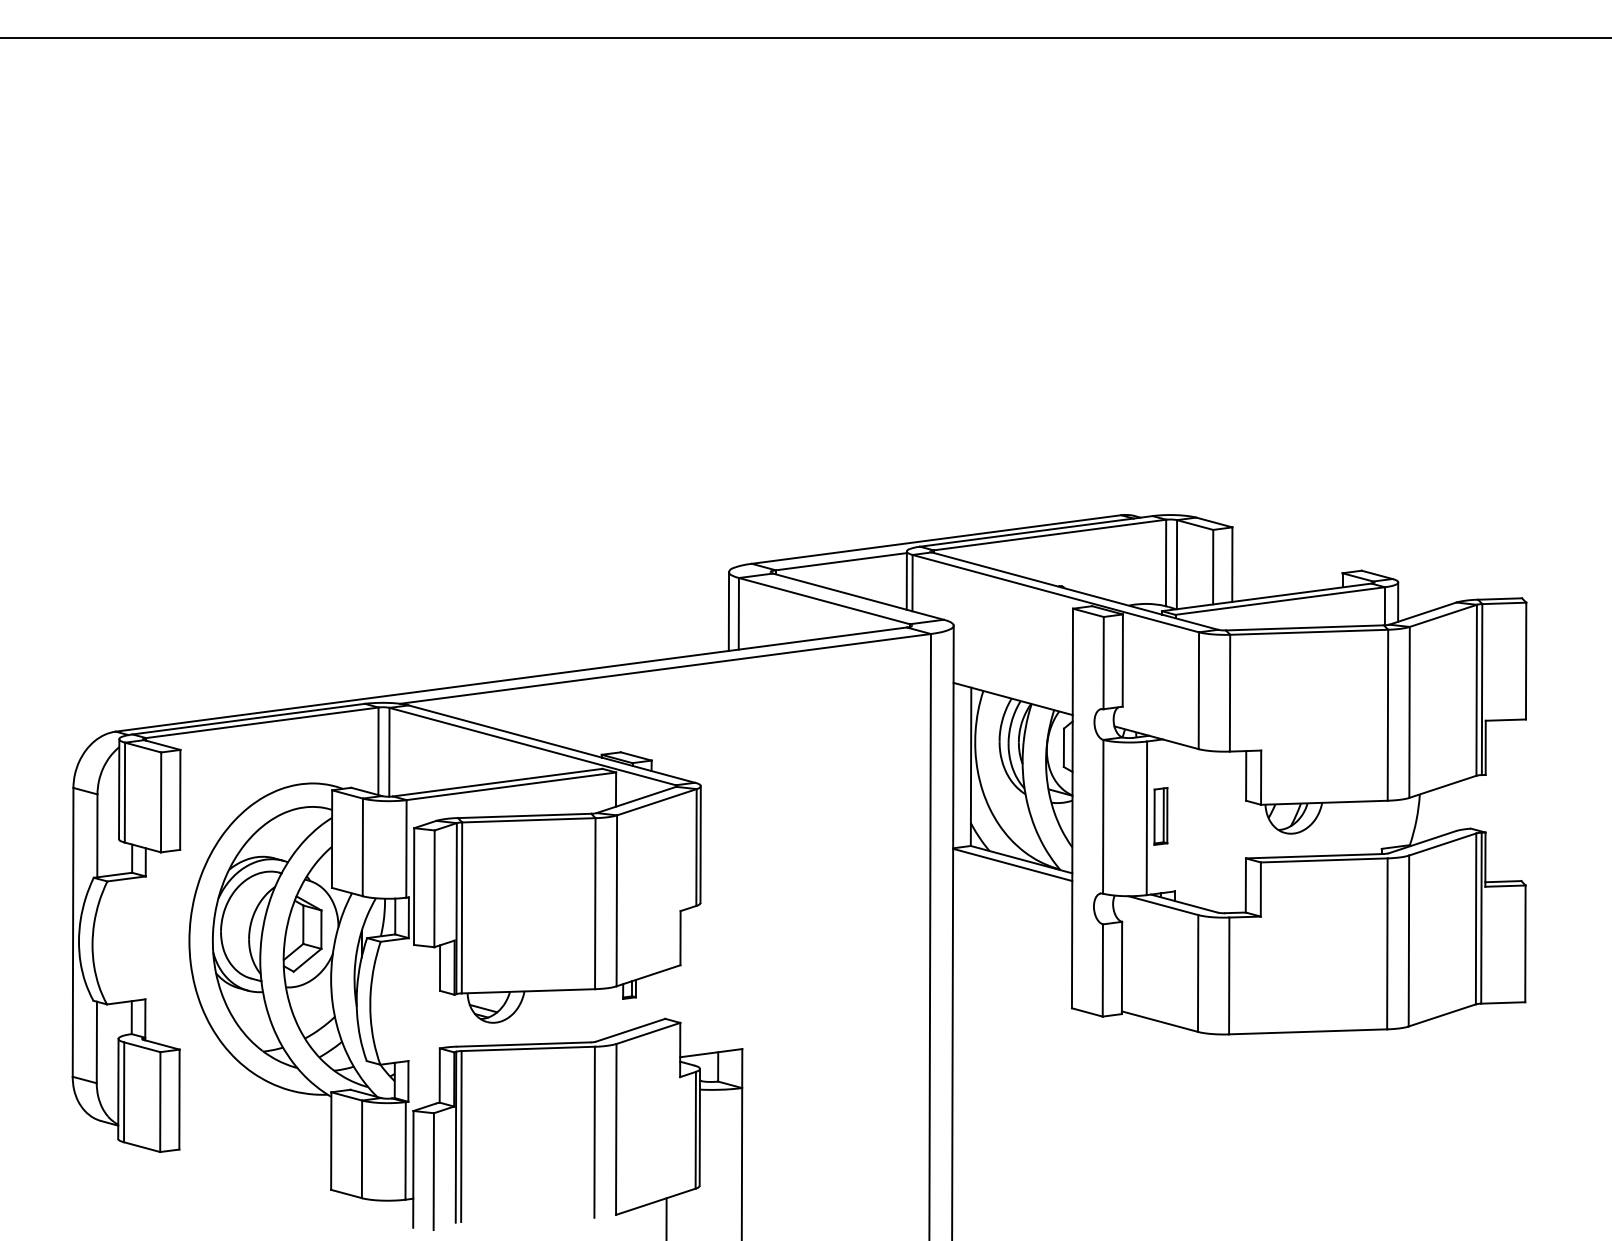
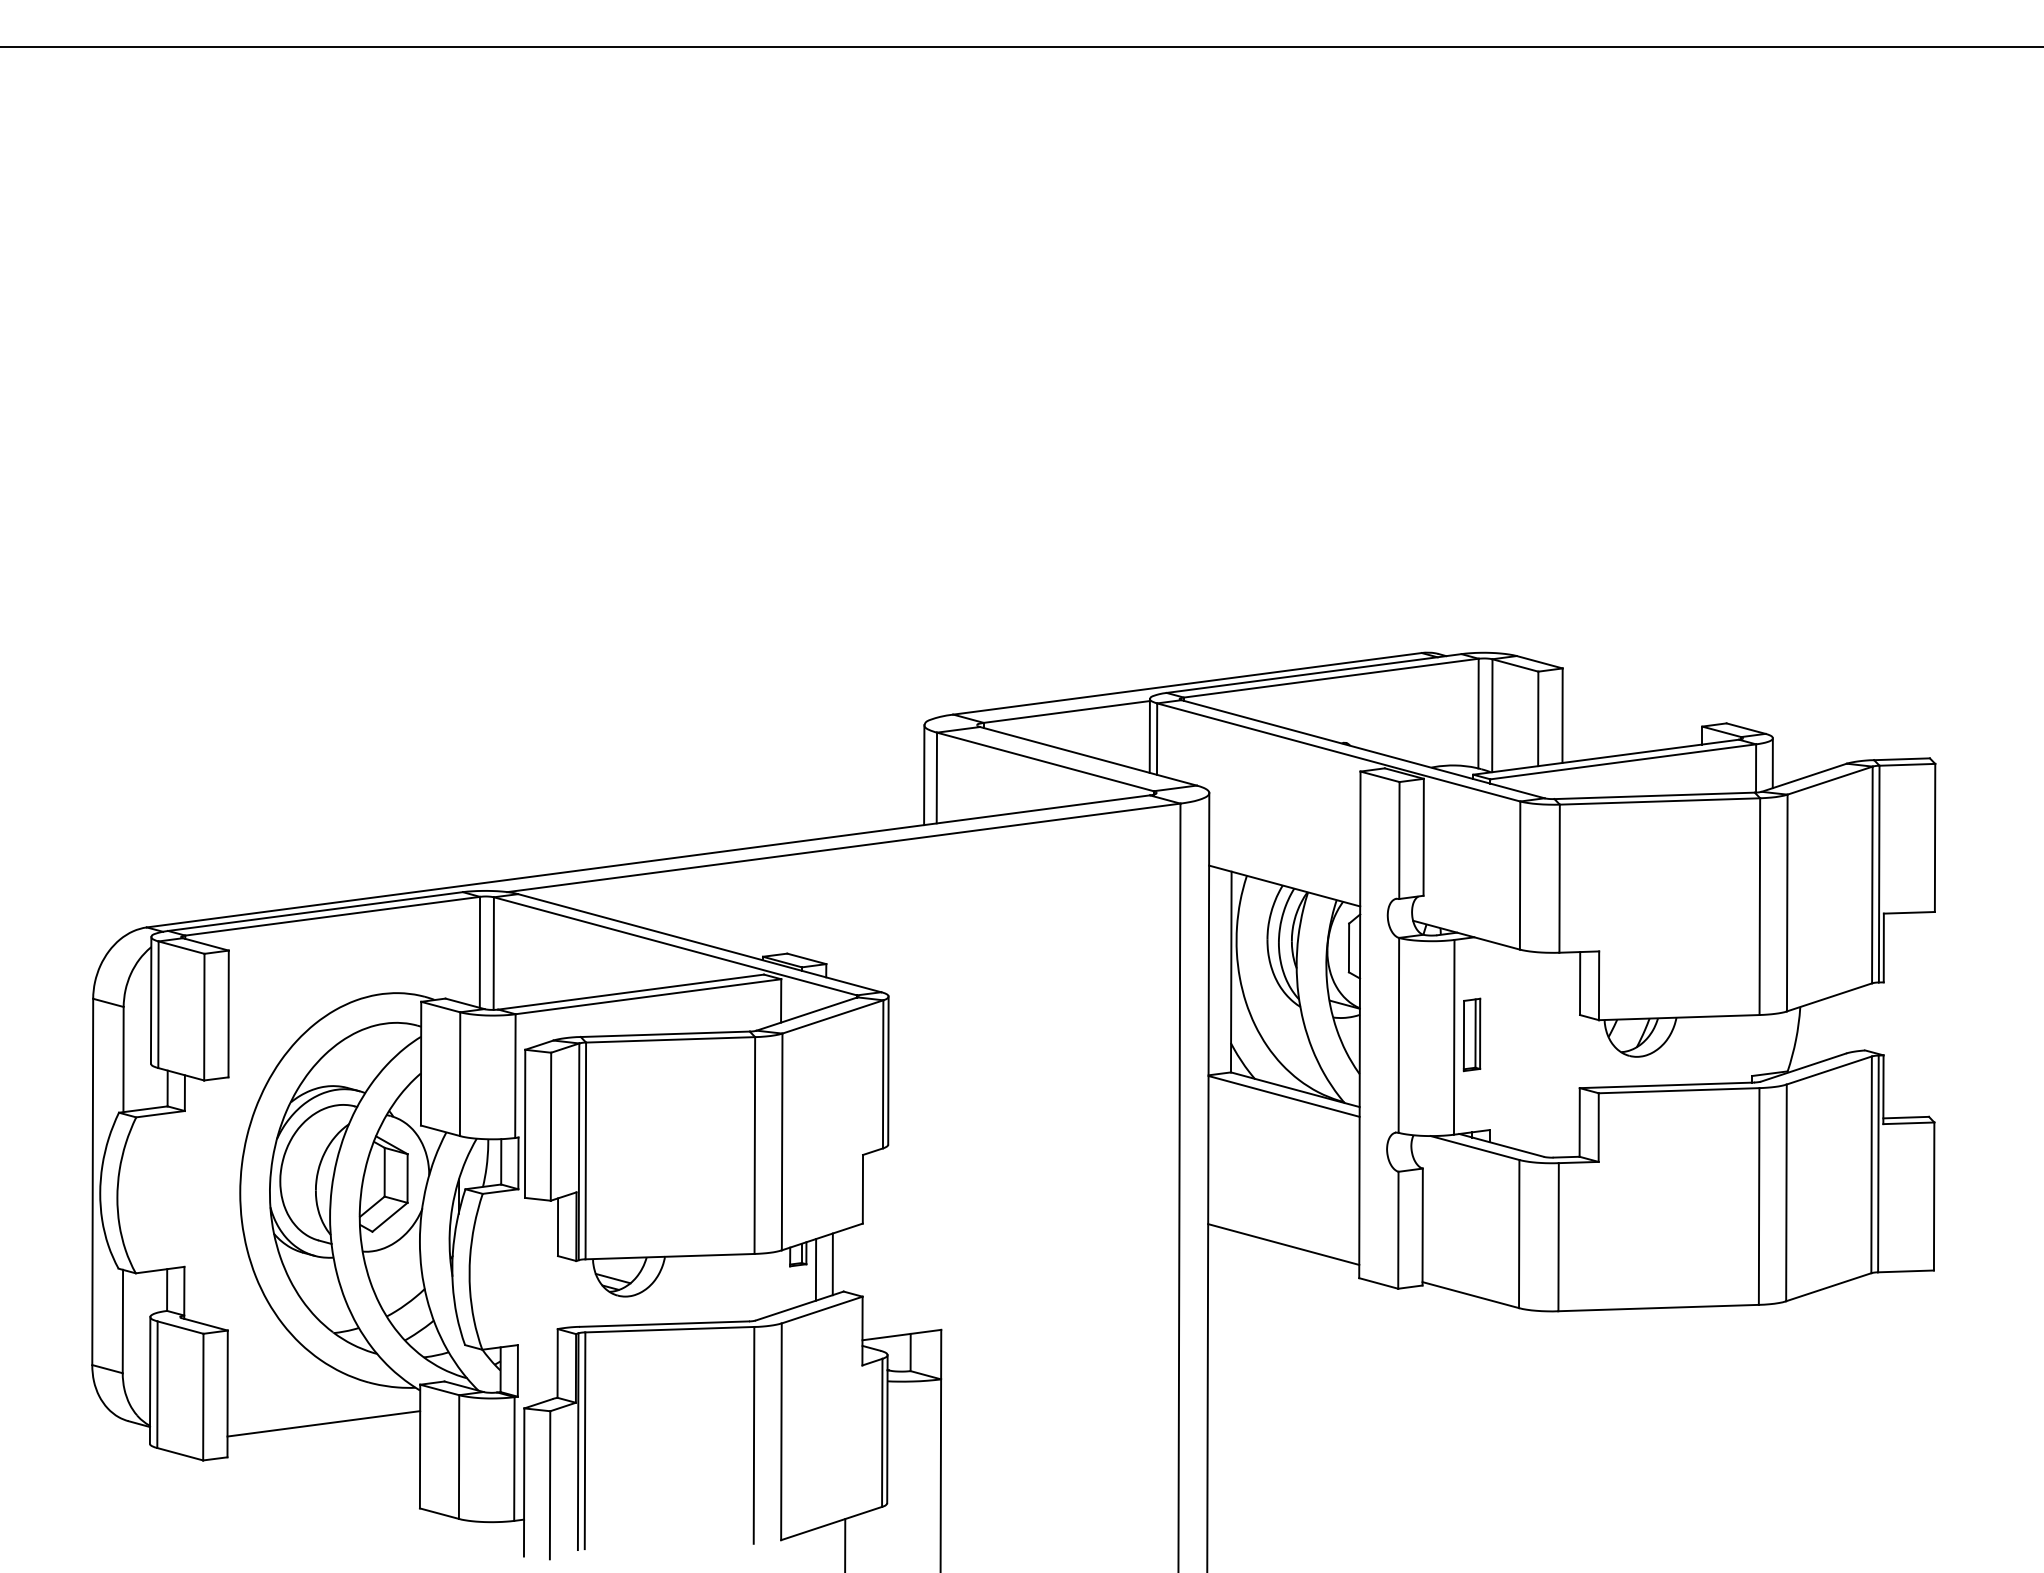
line: (1012, 981) -> (1283, 1244), added
line: (656, 997) -> (832, 1264), added
line: (643, 1001) -> (815, 1269), added
line: (255, 1122) -> (323, 1423), added

